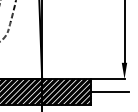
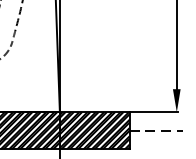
line: (110, 92) -> (156, 131), solid -> dashed

